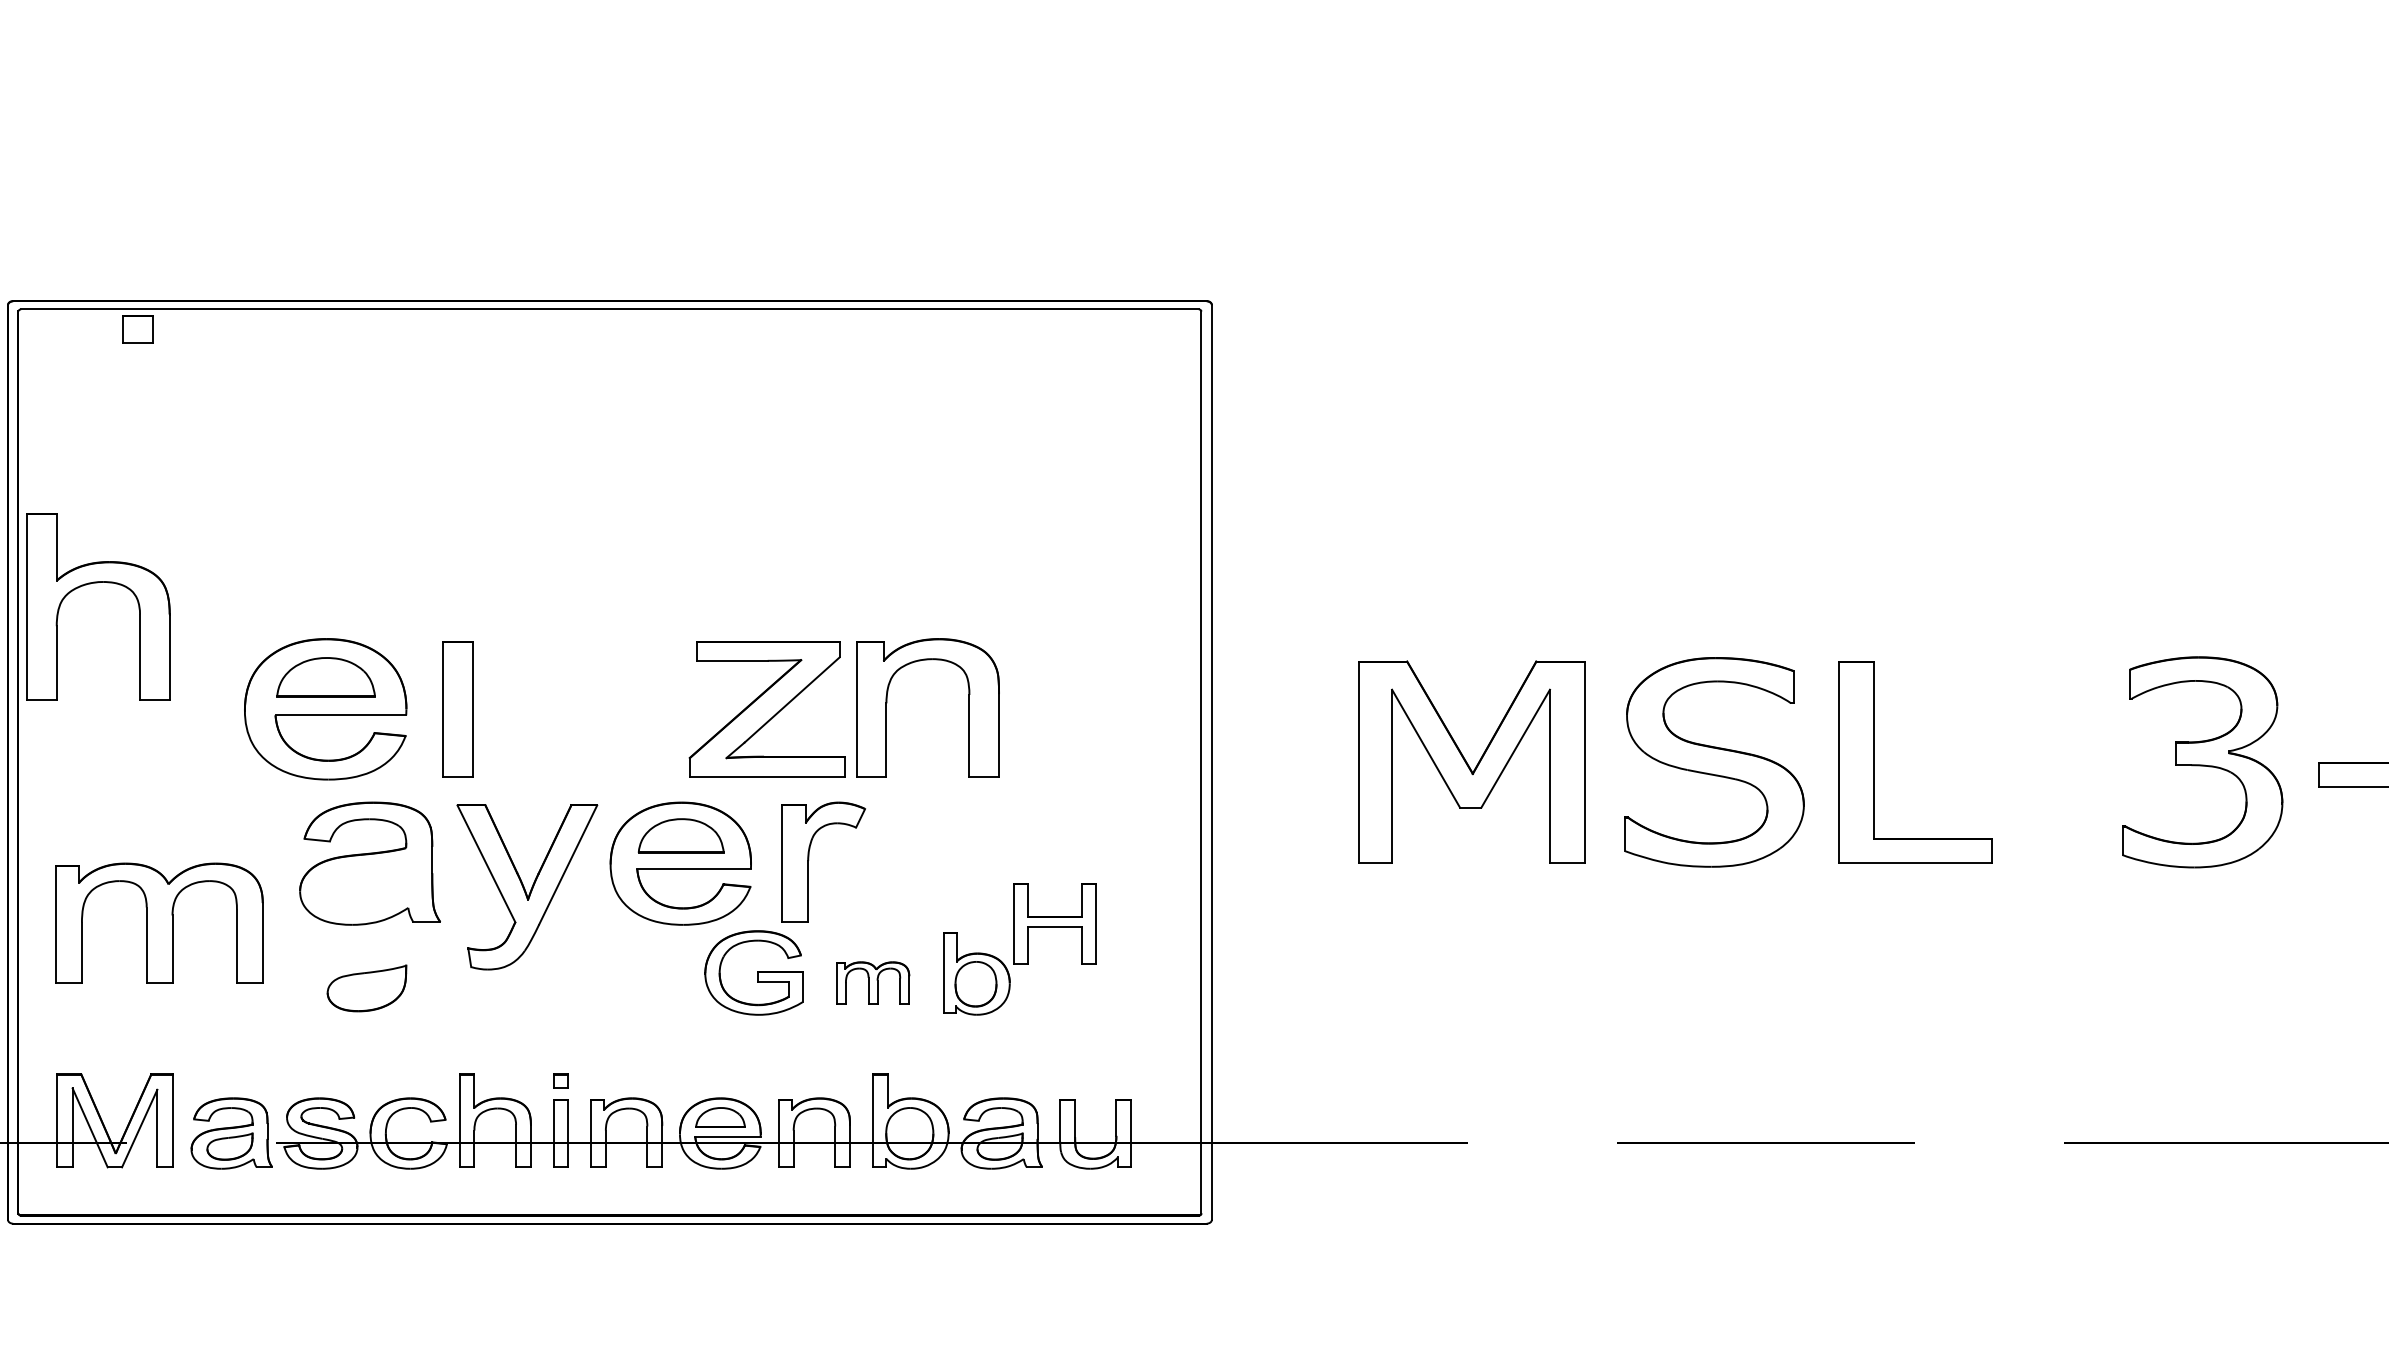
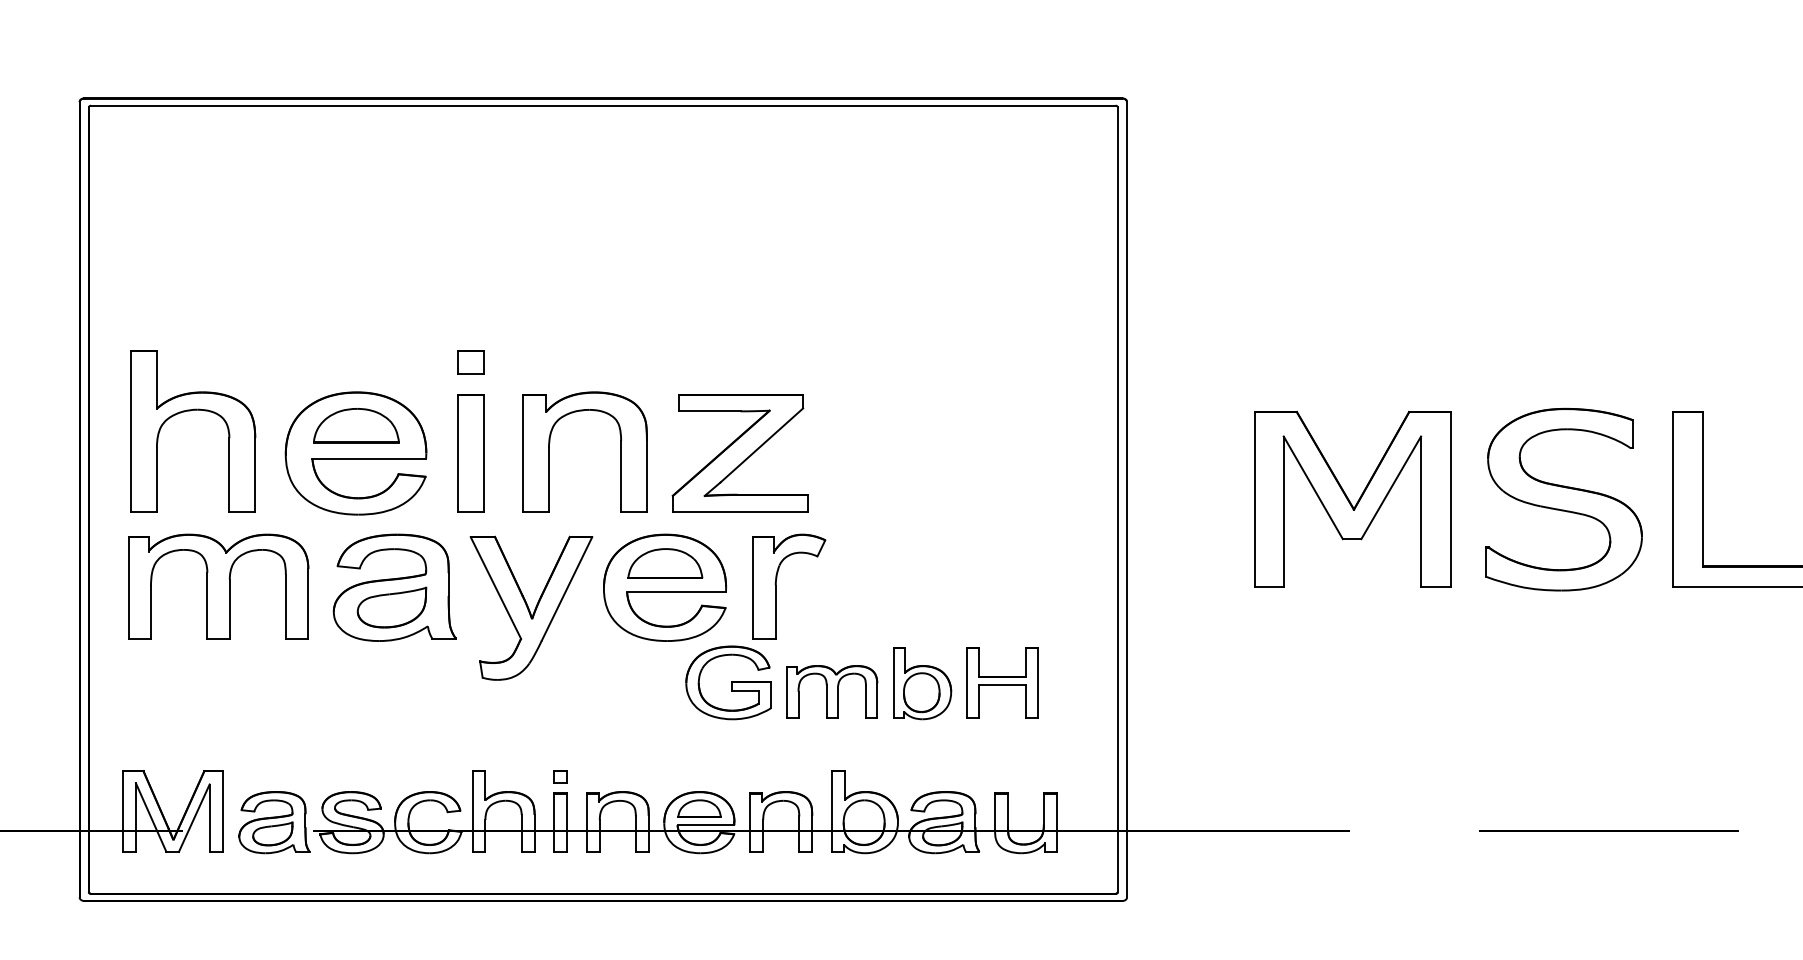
part: (137, 329) -> (470, 362), moved
part: (97, 583) -> (192, 411), moved
part: (887, 703) -> (549, 448), moved
part: (159, 922) -> (218, 585), moved
part: (1054, 923) -> (1002, 682), moved
part: (872, 982) -> (831, 691), size x1.43
part: (366, 988) -> (391, 607), moved

